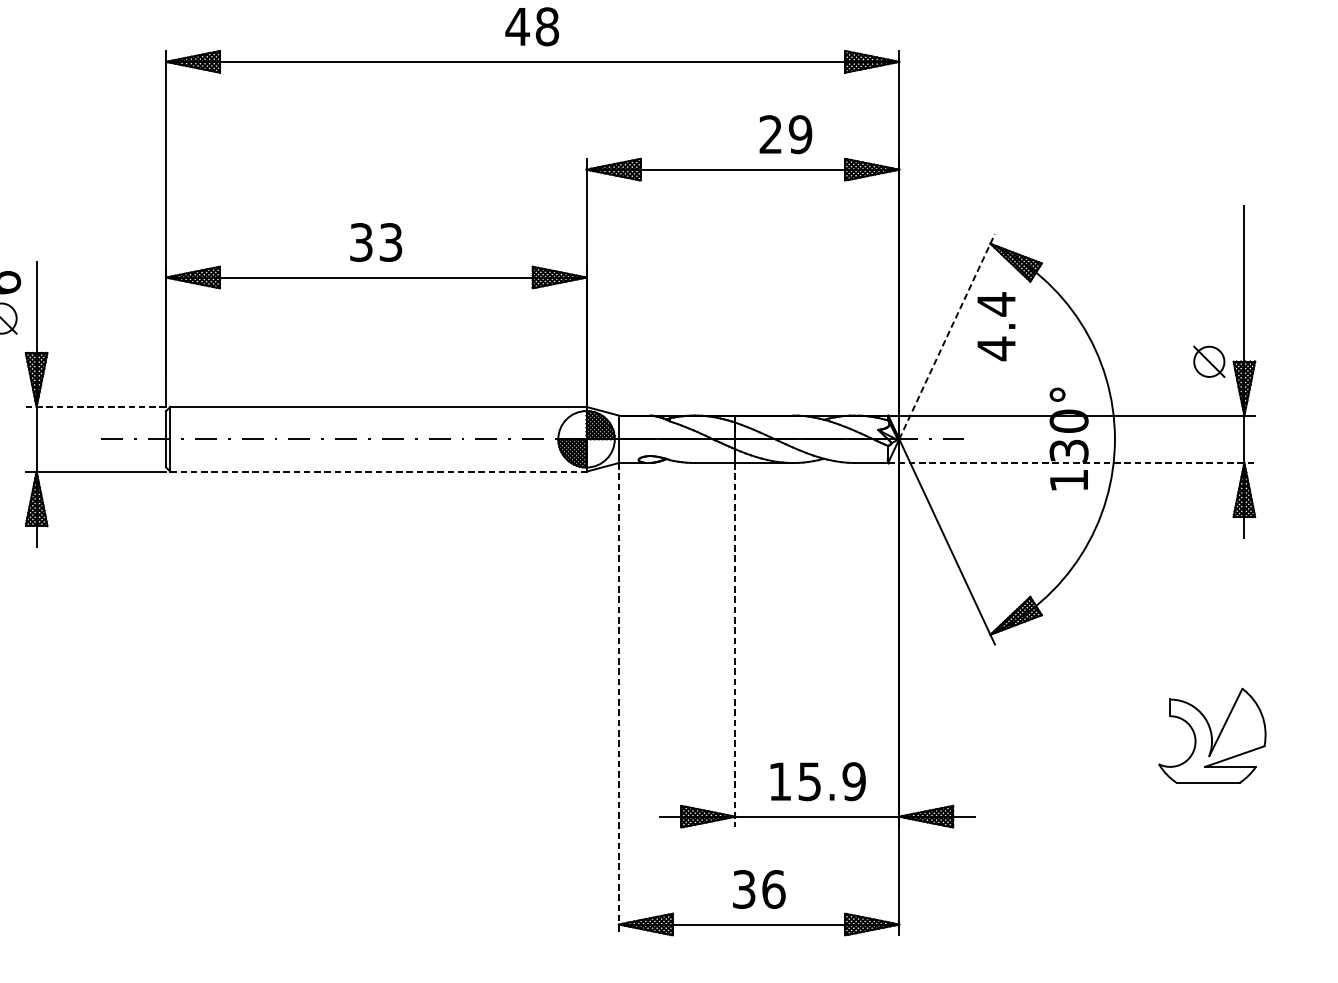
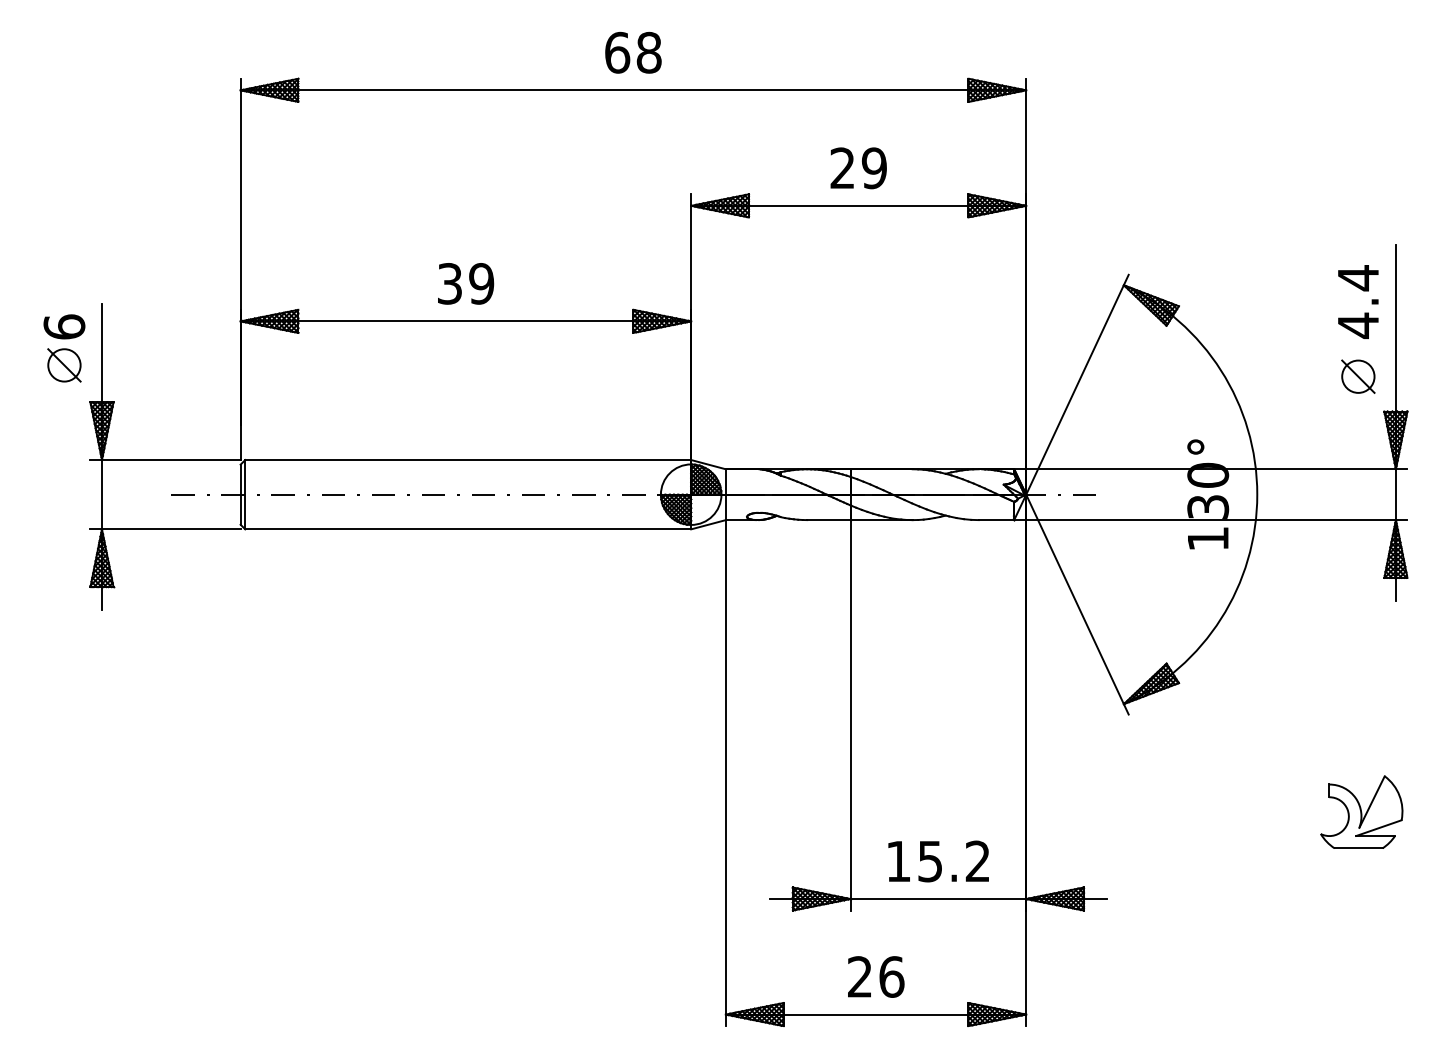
text: (517, 26) -> (617, 52), 48 -> 68
text: (785, 134) -> (858, 168), moved
text: (390, 242) -> (481, 283), 33 -> 39
text: (996, 326) -> (1358, 301), moved
line: (947, 336) -> (1077, 384), dashed -> solid
part: (1209, 361) -> (1358, 376), moved
line: (96, 407) -> (166, 460), dashed -> solid
line: (1071, 463) -> (1210, 520), dashed -> solid
line: (378, 471) -> (468, 529), dashed -> solid
line: (735, 645) -> (850, 715), dashed -> solid
line: (618, 699) -> (725, 773), dashed -> solid
part: (1212, 734) -> (1361, 811), size x0.71
text: (853, 781) -> (977, 861), 15.9 -> 15.2
text: (743, 889) -> (859, 976), 36 -> 26

